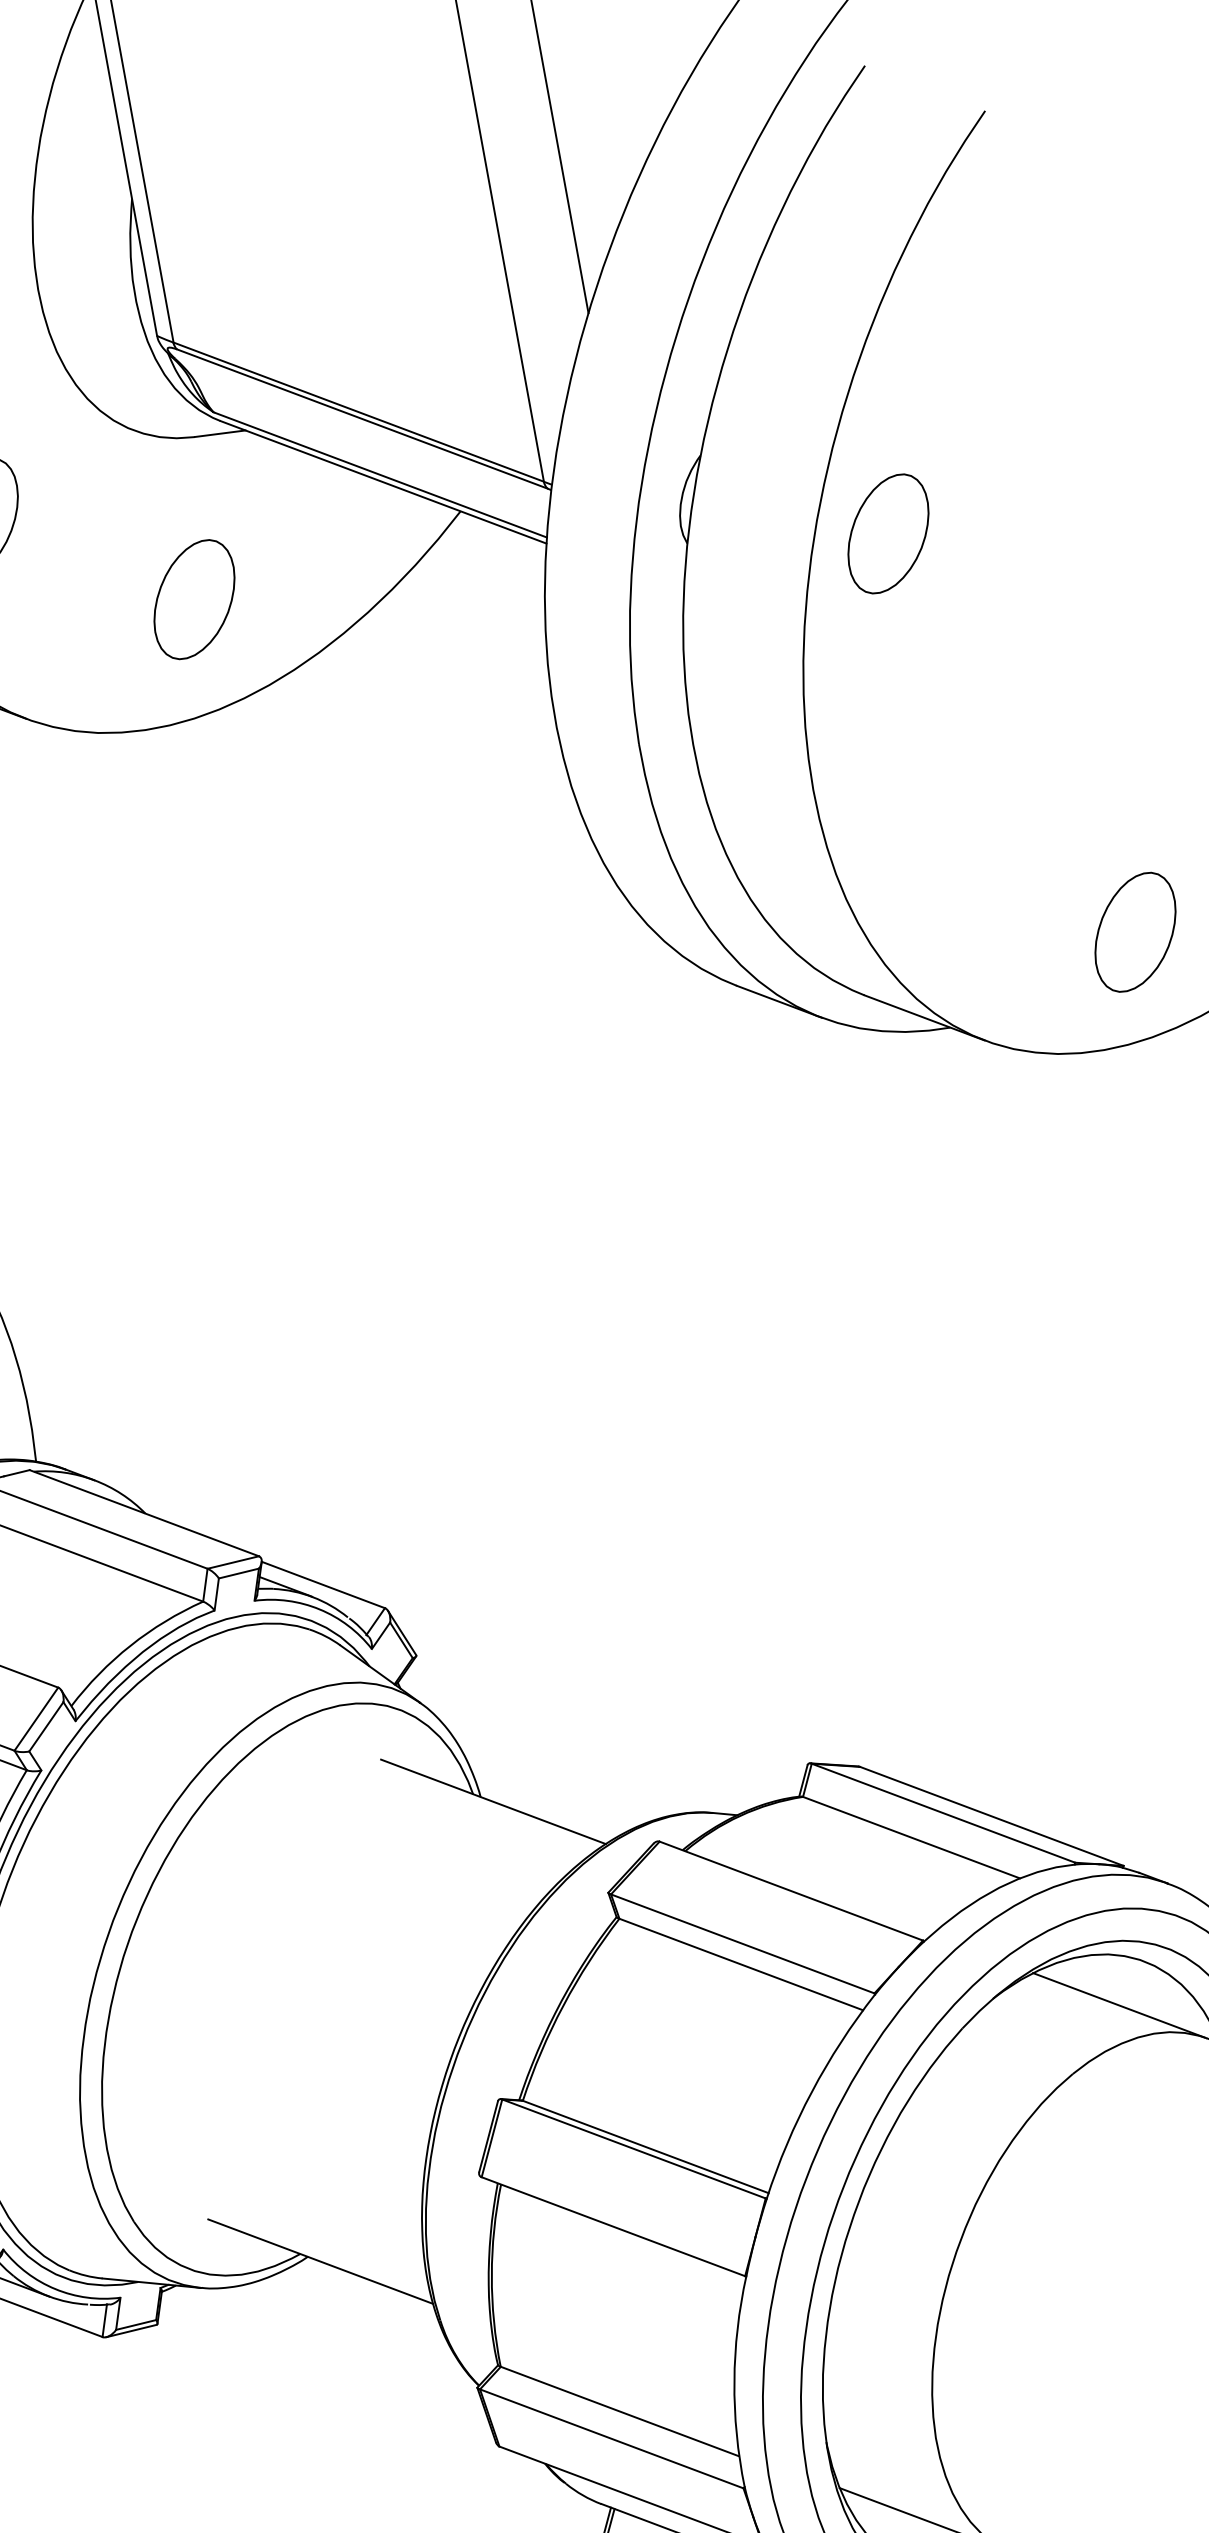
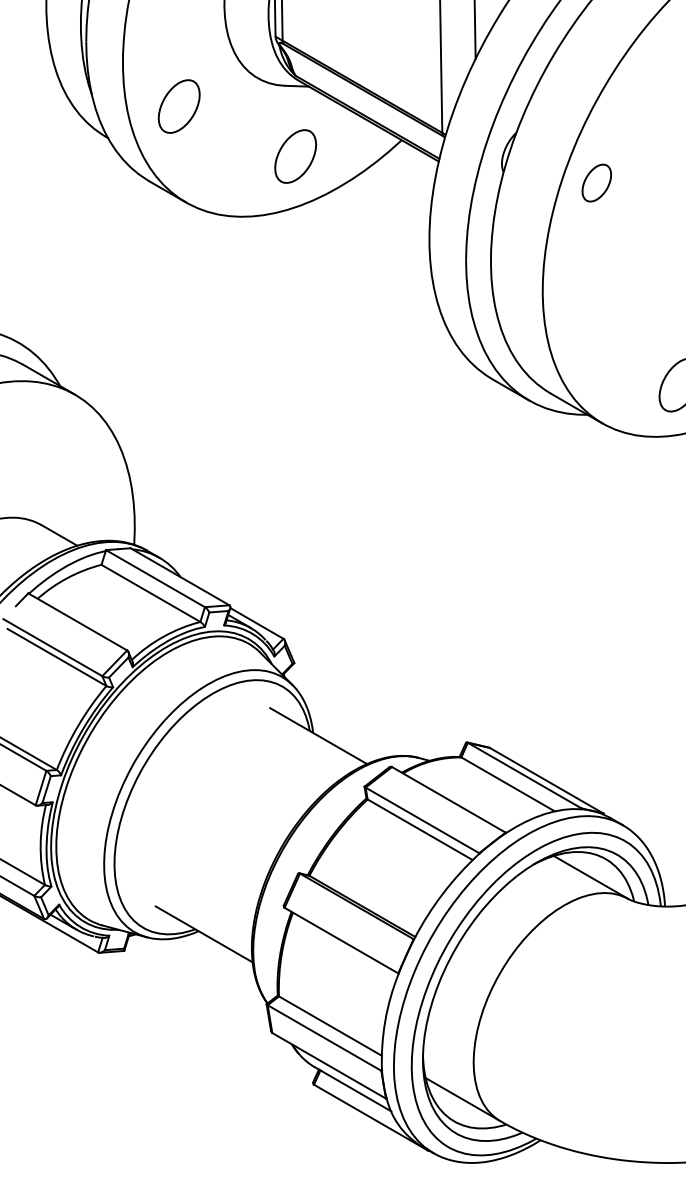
part: (887, 532) -> (596, 182), size x0.7
part: (194, 599) -> (295, 156), moved

